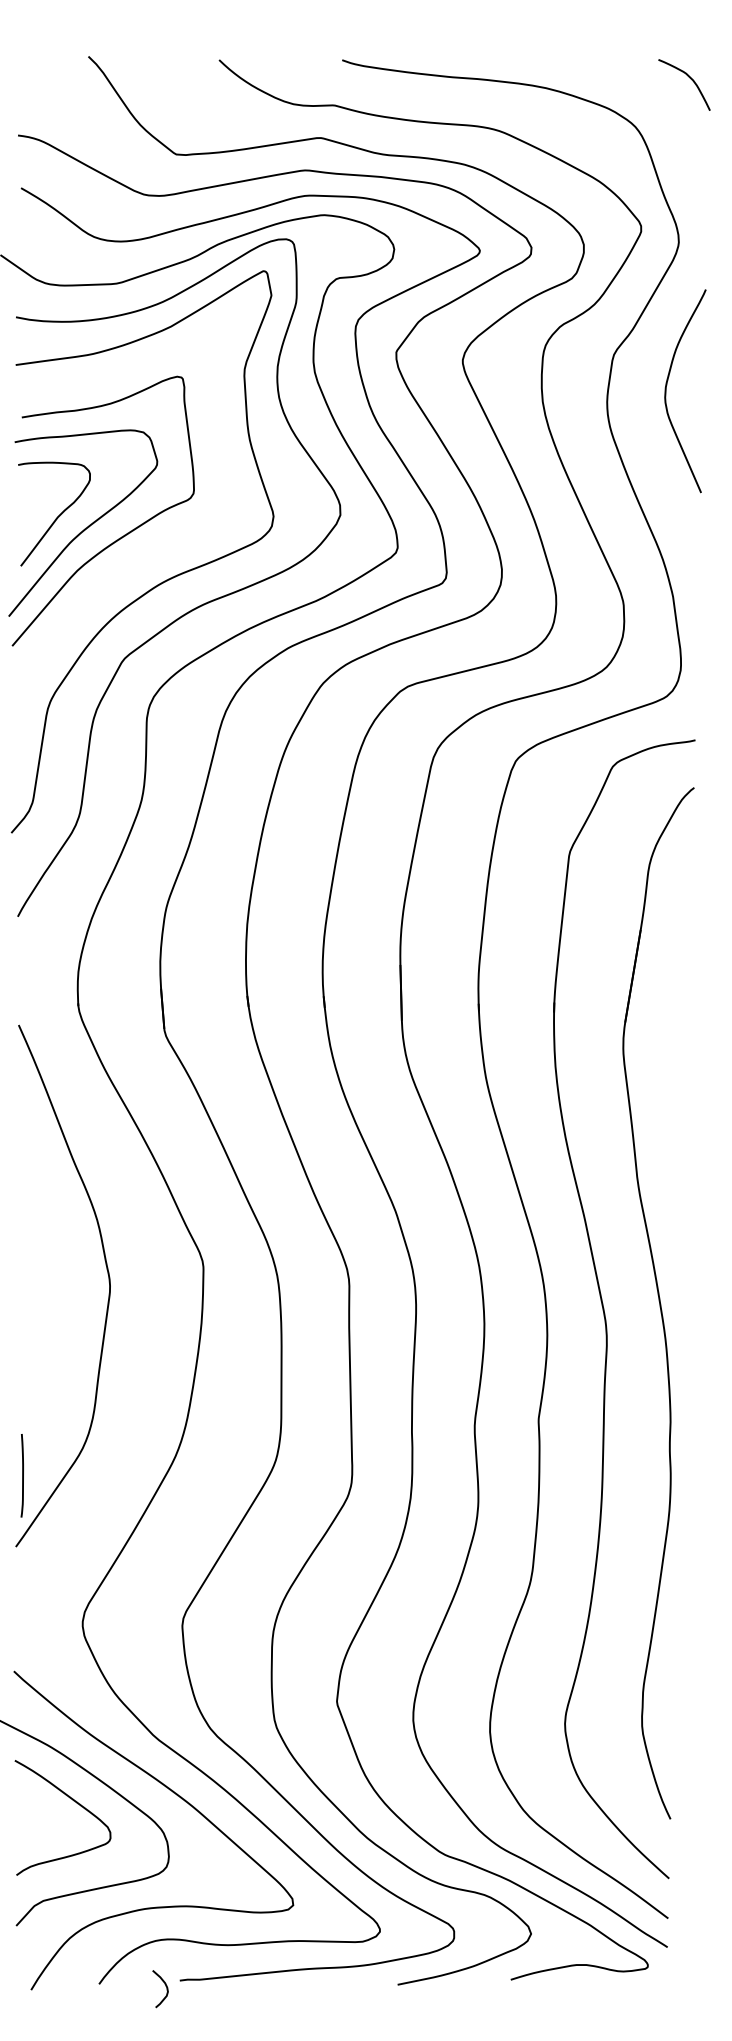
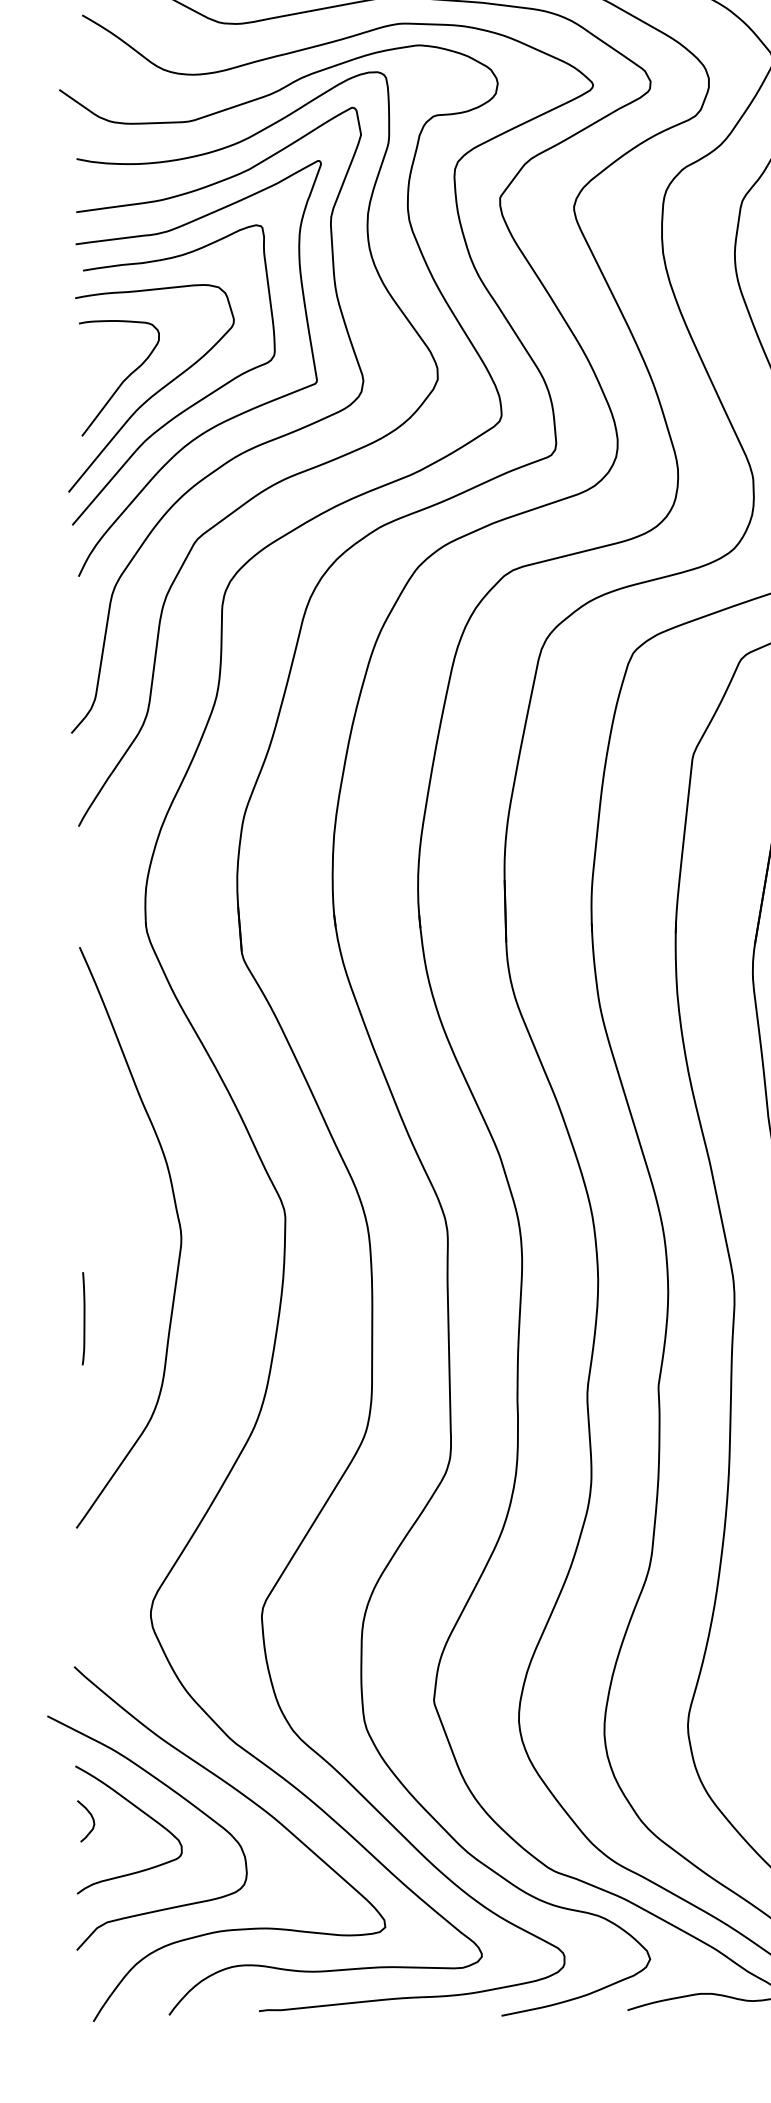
curve: (149, 551) -> (225, 419), added
curve: (22, 1475) -> (83, 1318), moved
curve: (165, 1986) -> (91, 1818), moved

